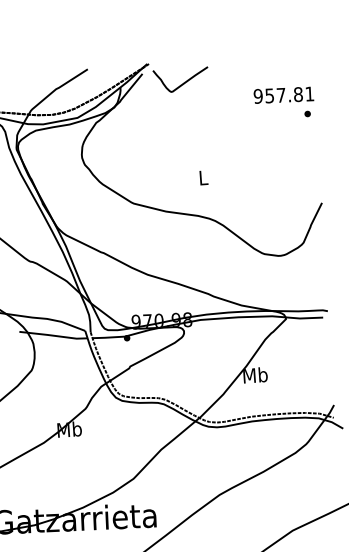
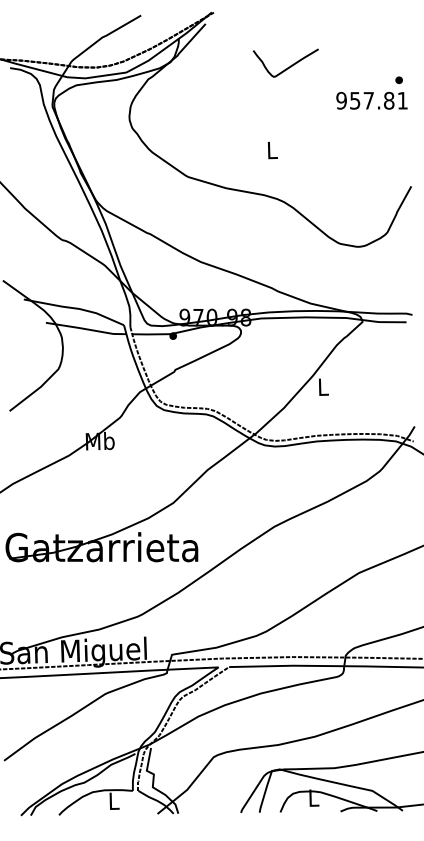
curve: (183, 82) -> (288, 66), moved
text: (283, 95) -> (371, 100), moved
text: (255, 374) -> (323, 386), Mb -> L

